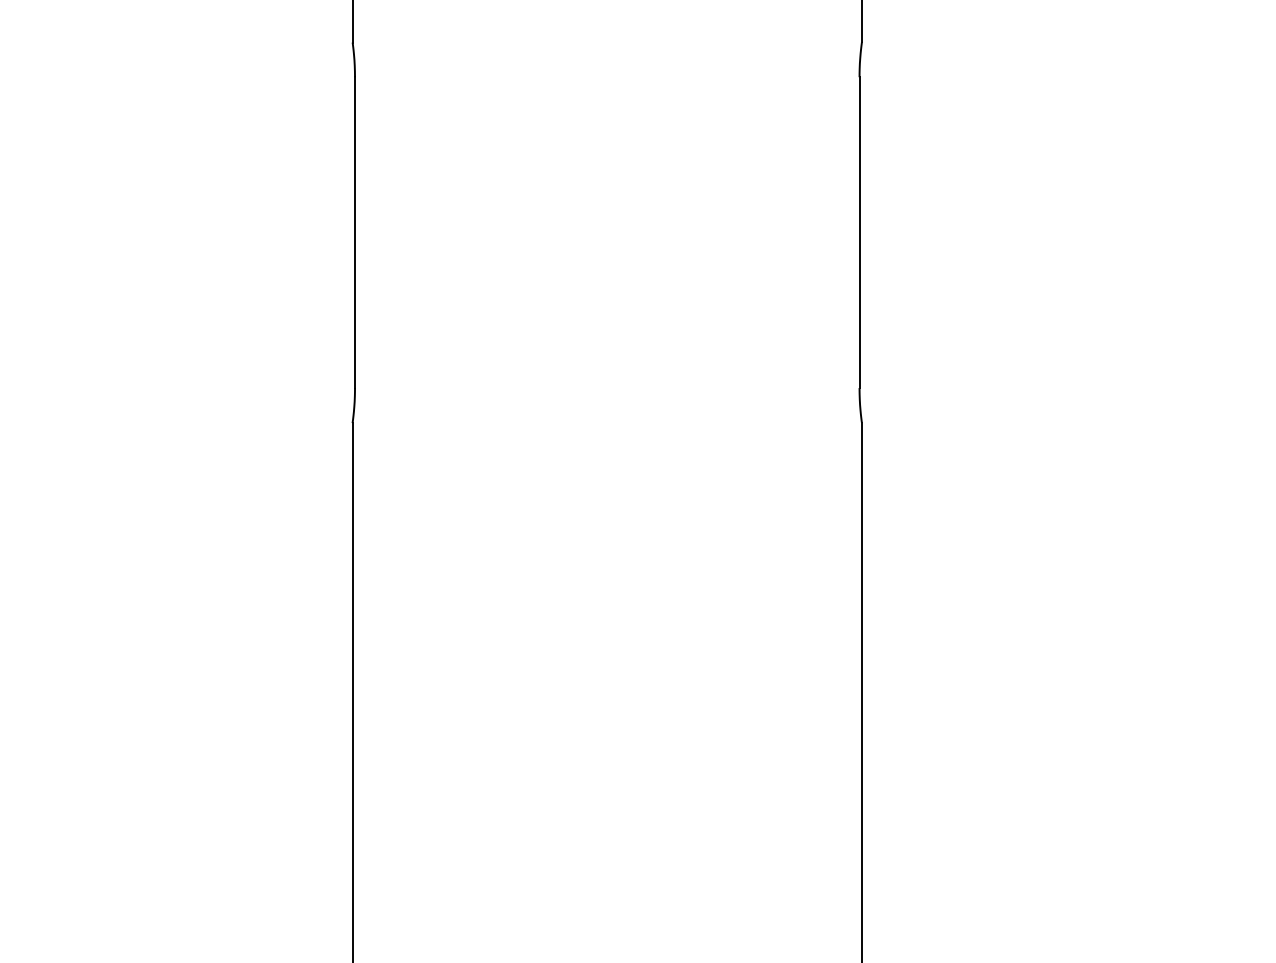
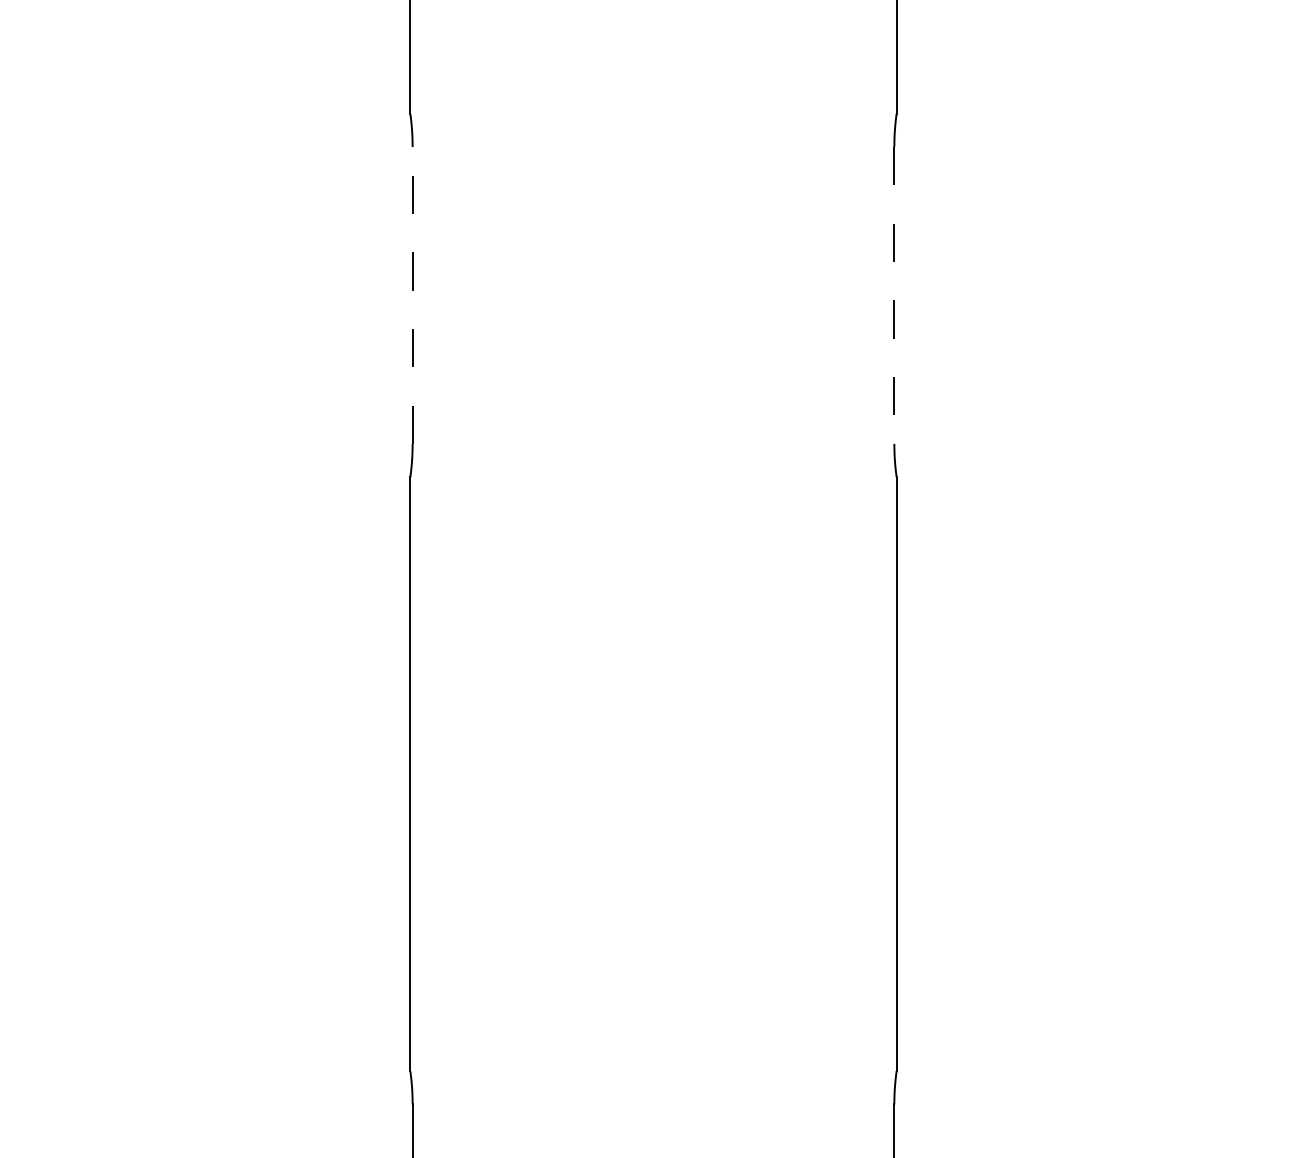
line: (354, 232) -> (412, 295), solid -> dashed
line: (859, 233) -> (894, 296), solid -> dashed

